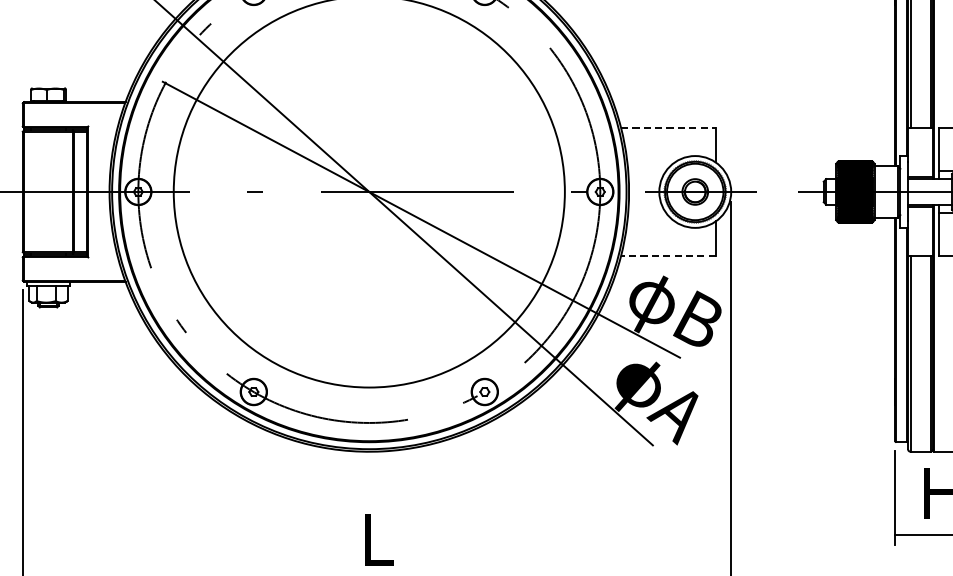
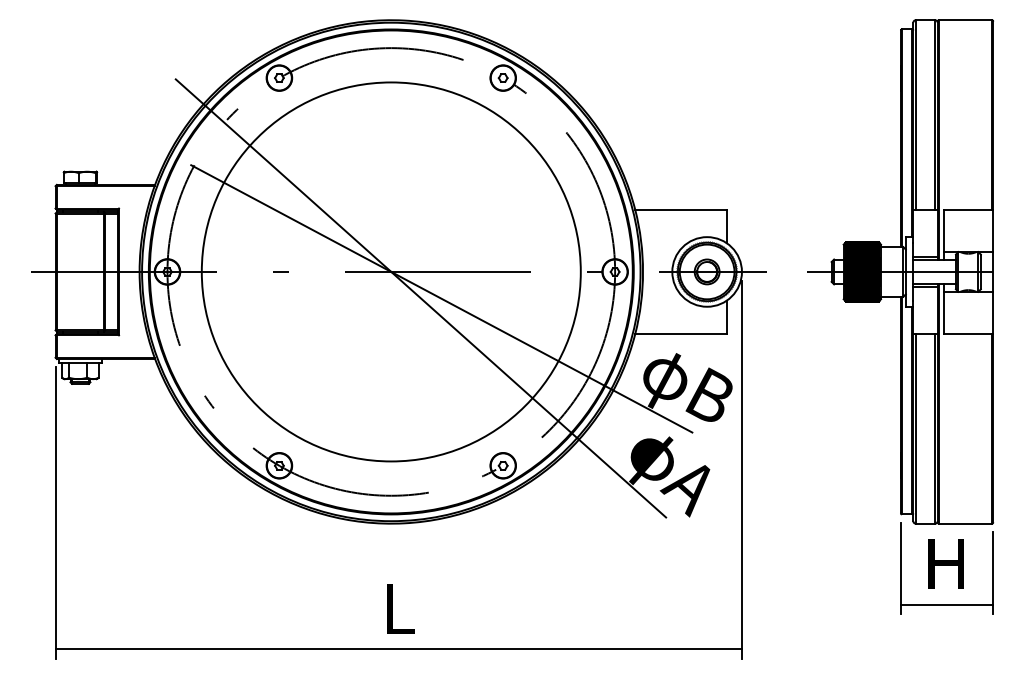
line: (668, 127) -> (681, 209), dashed -> solid
line: (668, 256) -> (681, 334), dashed -> solid

